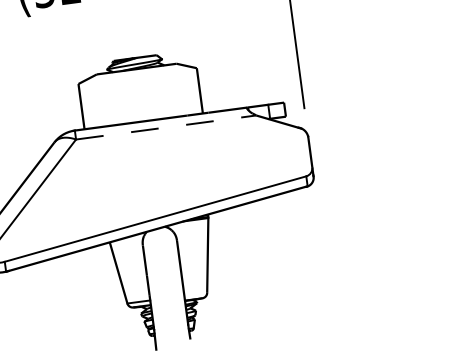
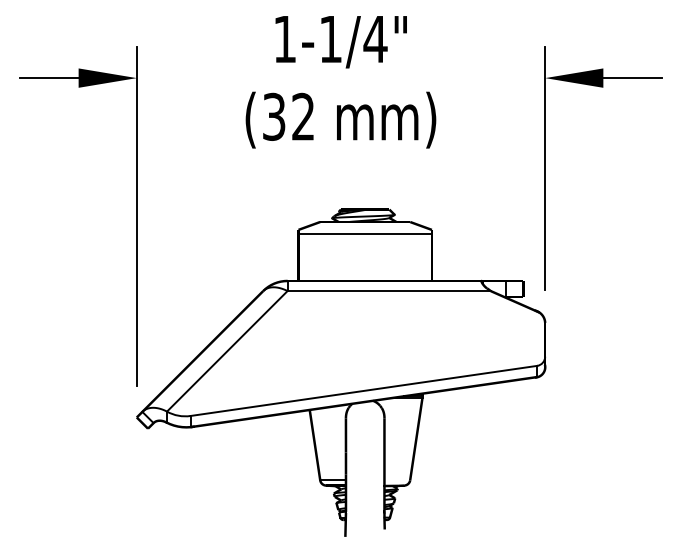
line: (137, 79) -> (364, 233), added
line: (166, 127) -> (389, 291), dashed -> solid

